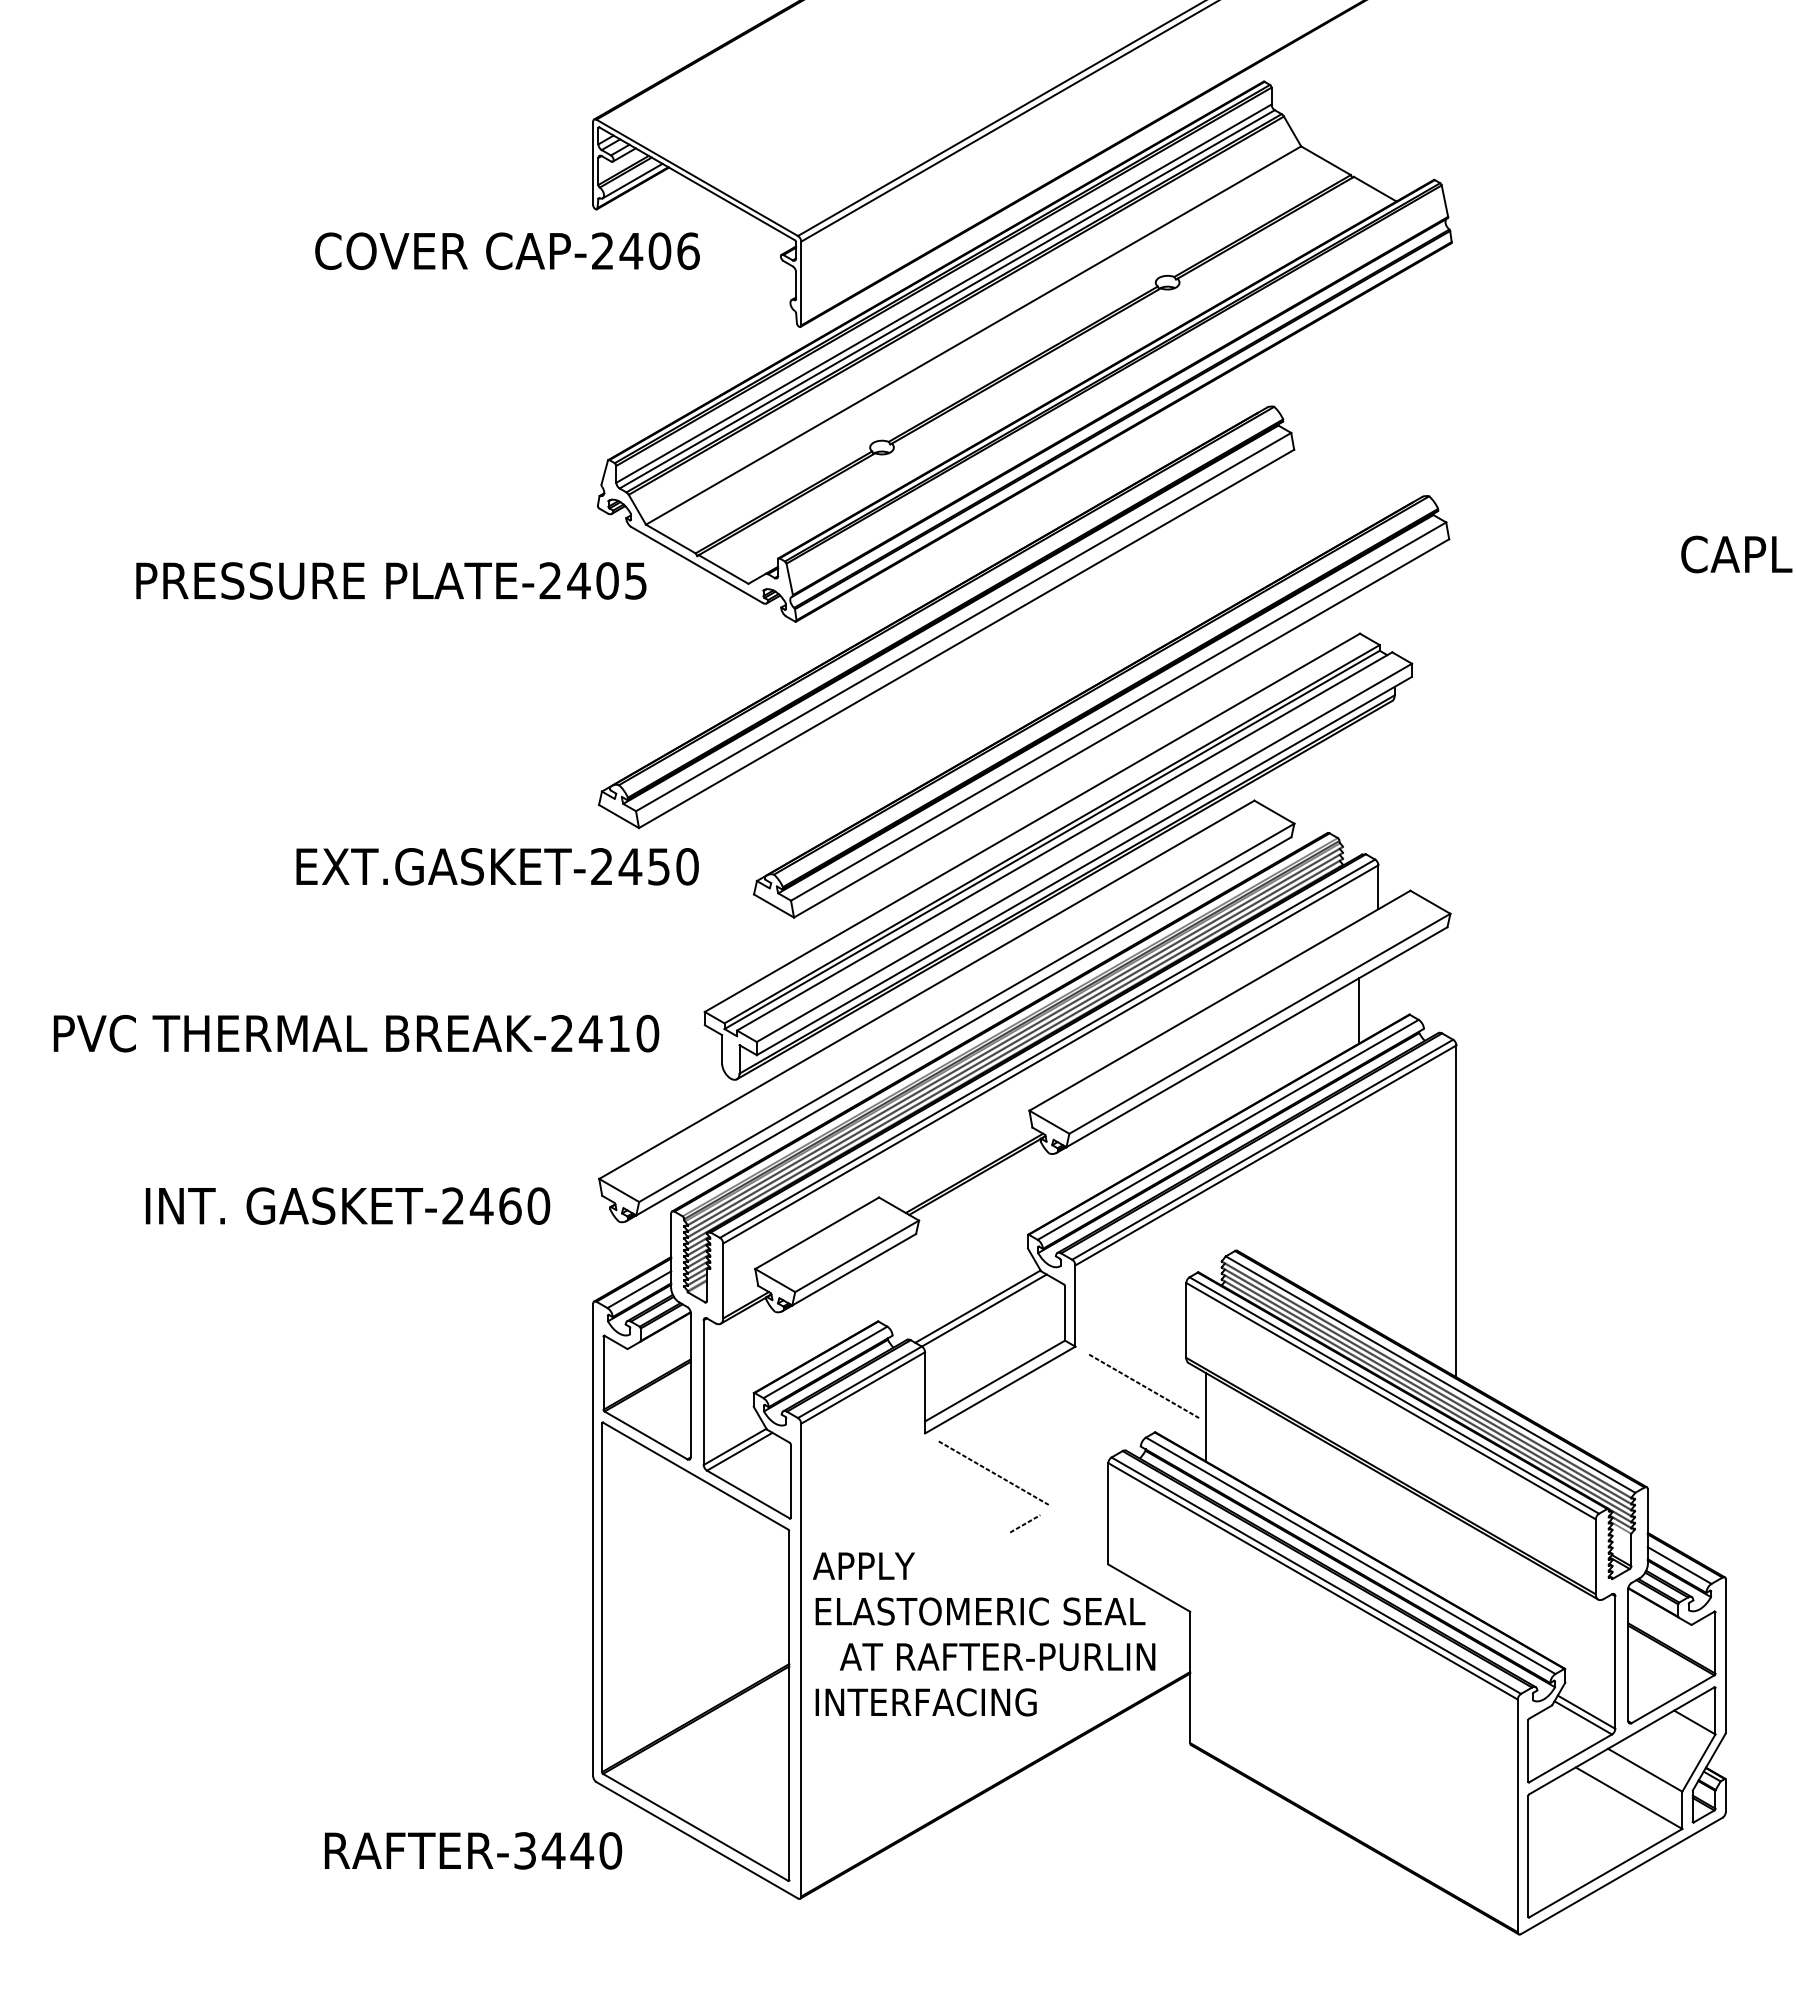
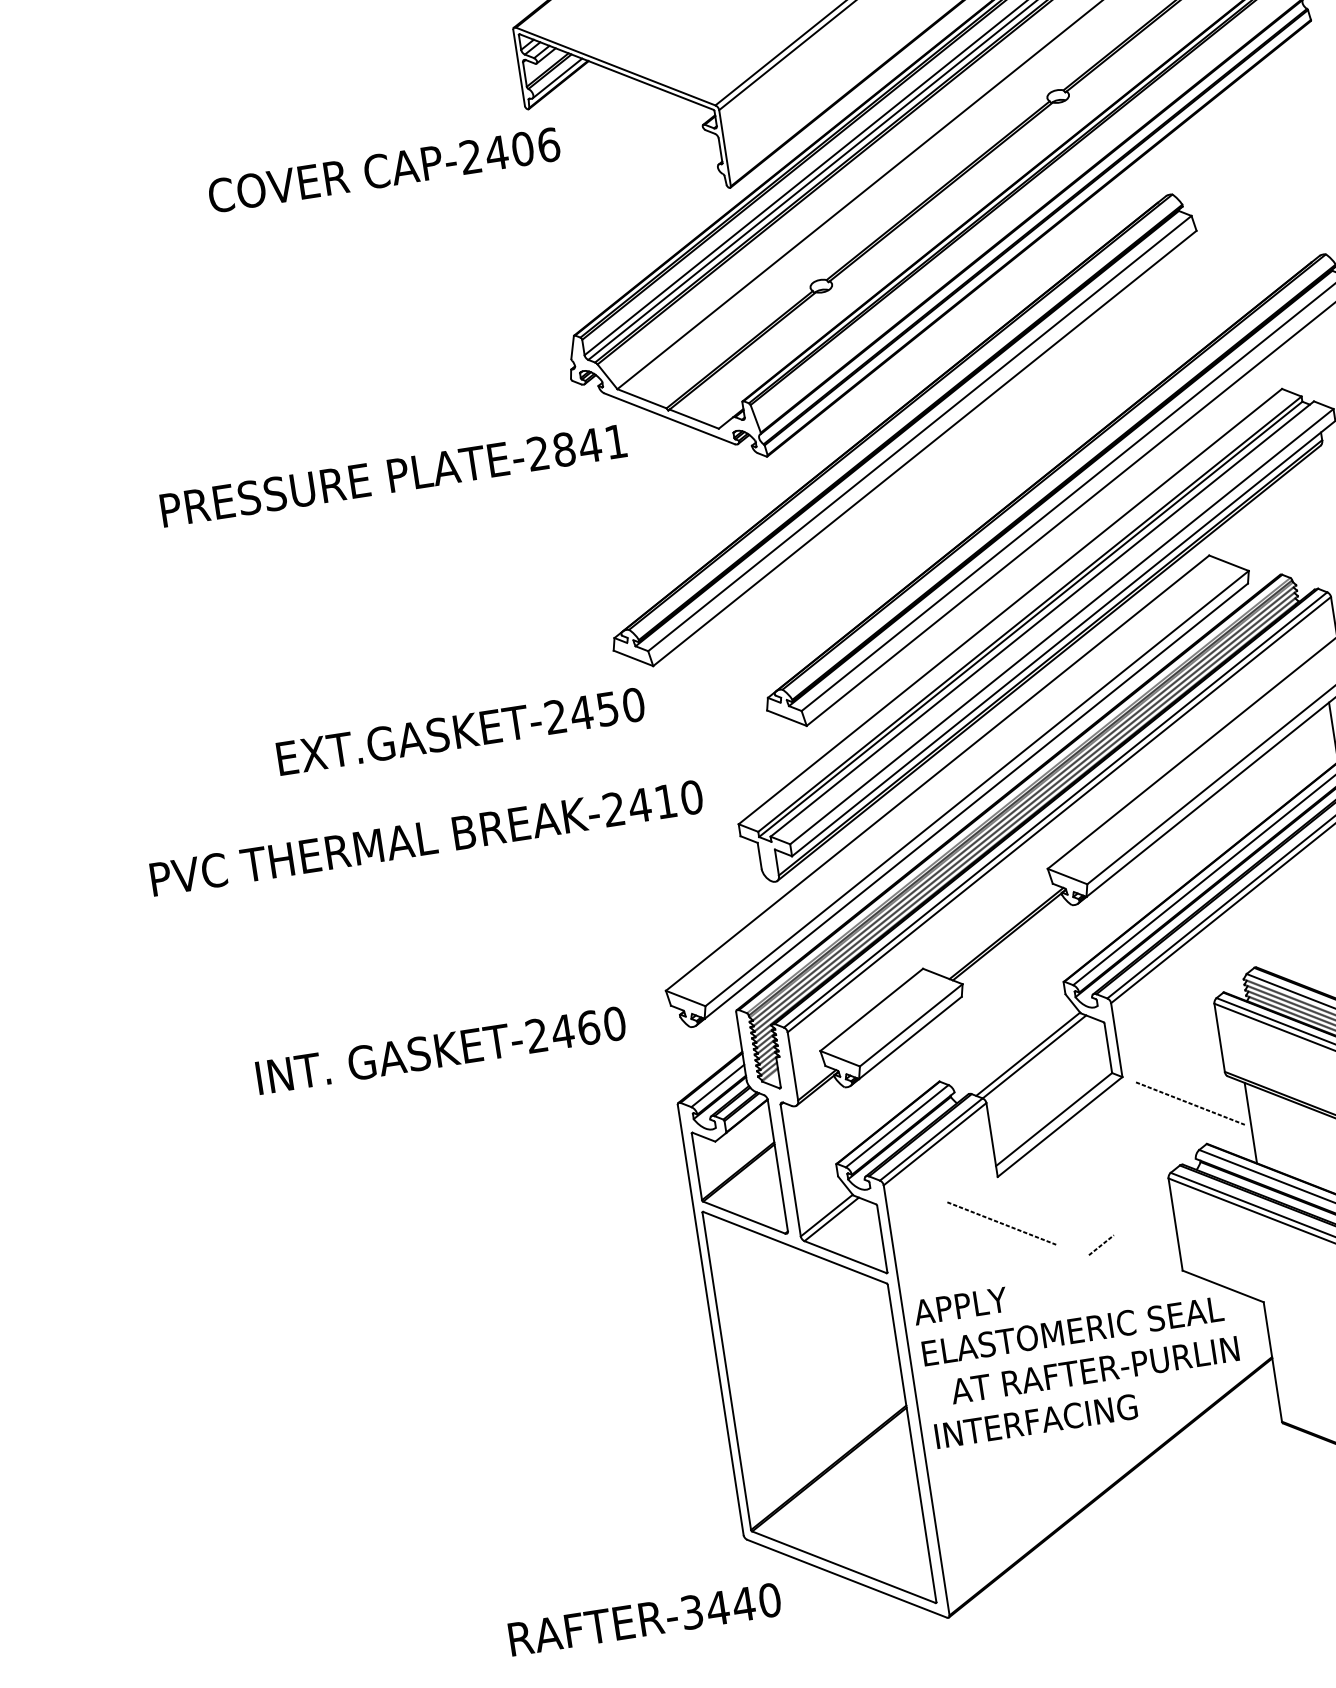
text: (507, 250) -> (384, 169), moved
text: (606, 580) -> (589, 445), PLATE-2405 -> PLATE-2841
text: (497, 866) -> (460, 731), moved
text: (356, 1033) -> (426, 838), moved
line: (993, 1472) -> (1001, 1222), moved

